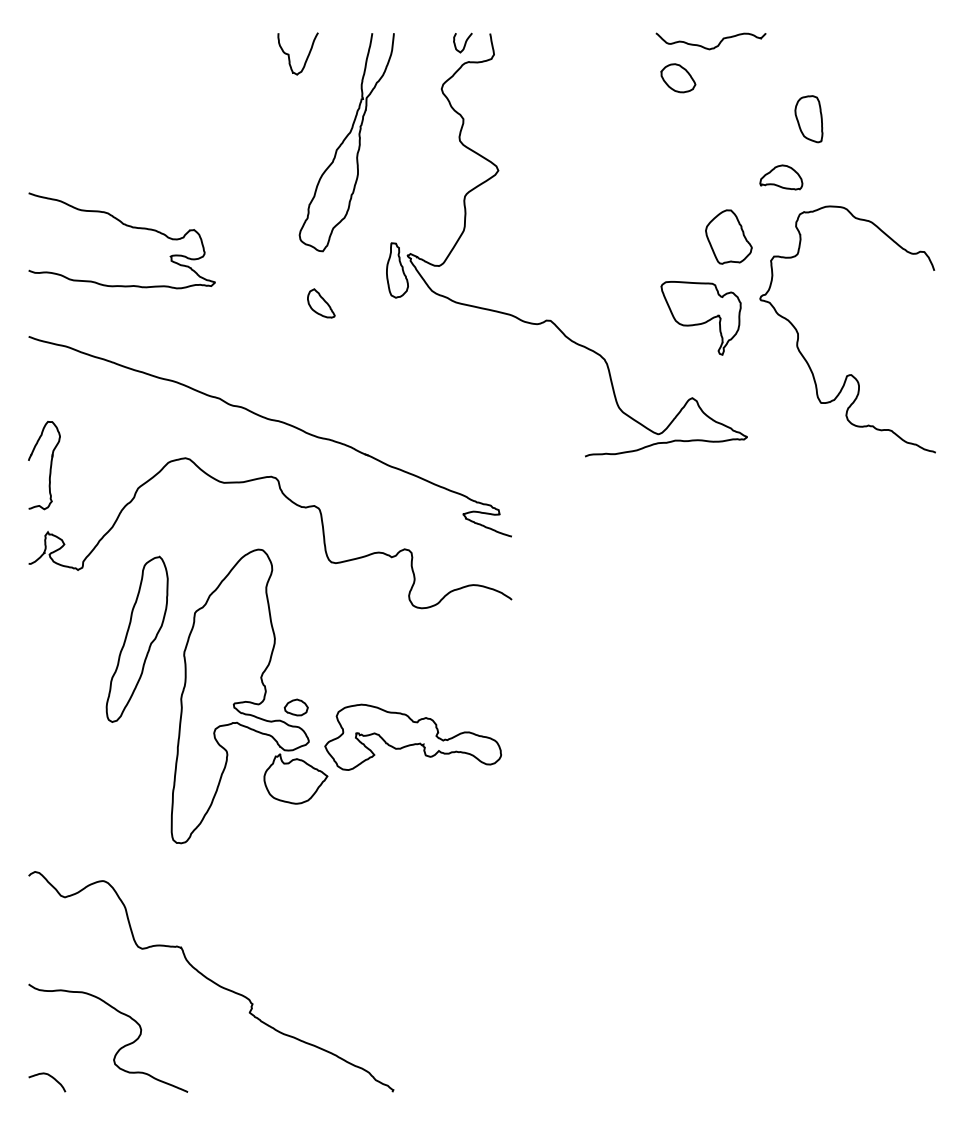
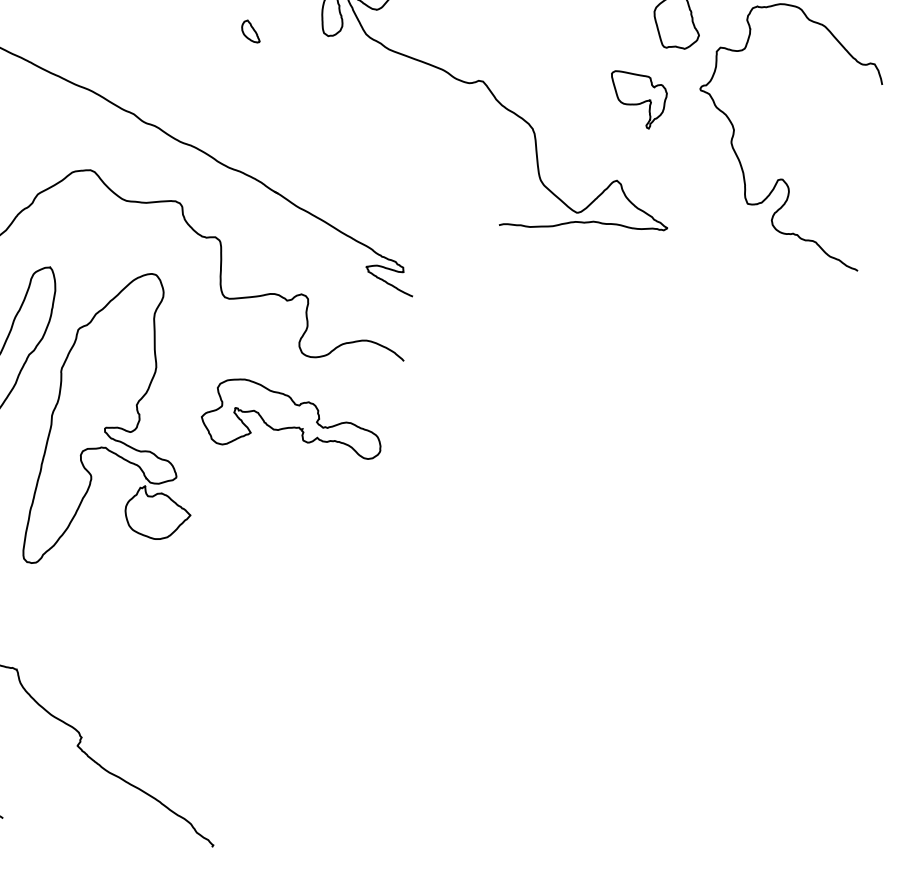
part: (321, 303) -> (251, 31), size x0.7
part: (700, 318) -> (636, 100), size x0.7
part: (295, 707) -> (167, 440), removed
part: (412, 736) -> (292, 419), moved

